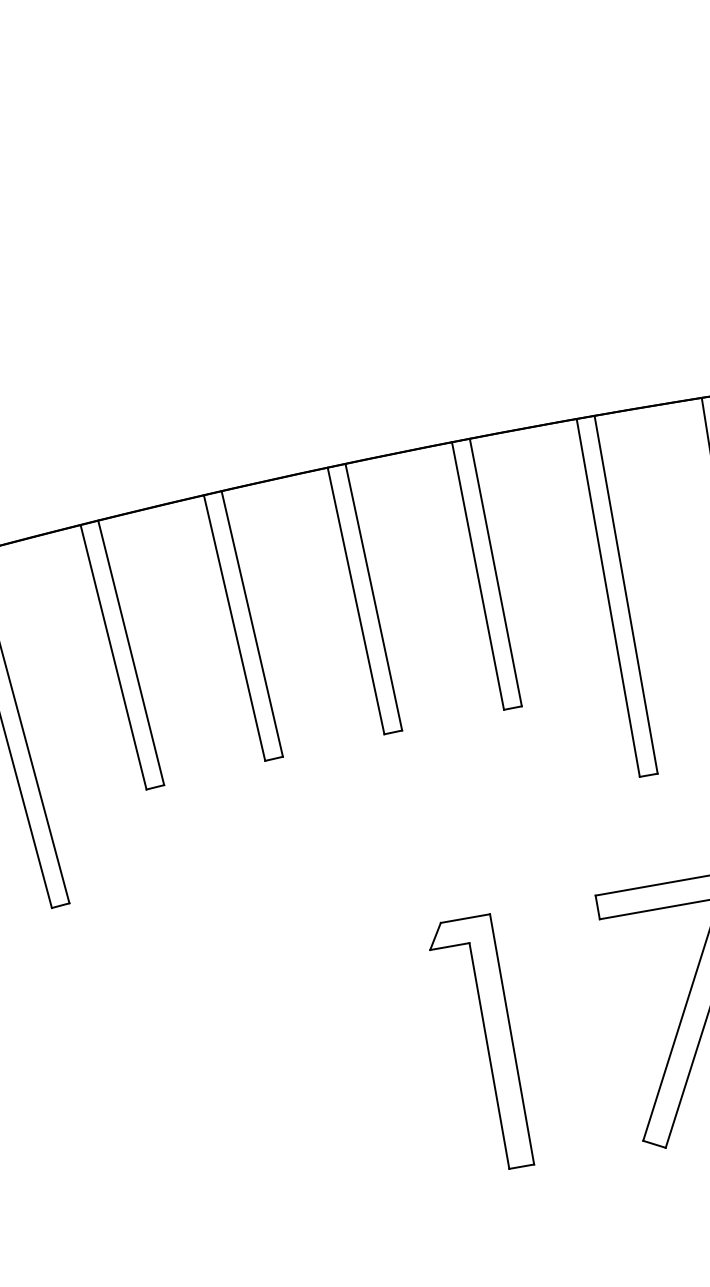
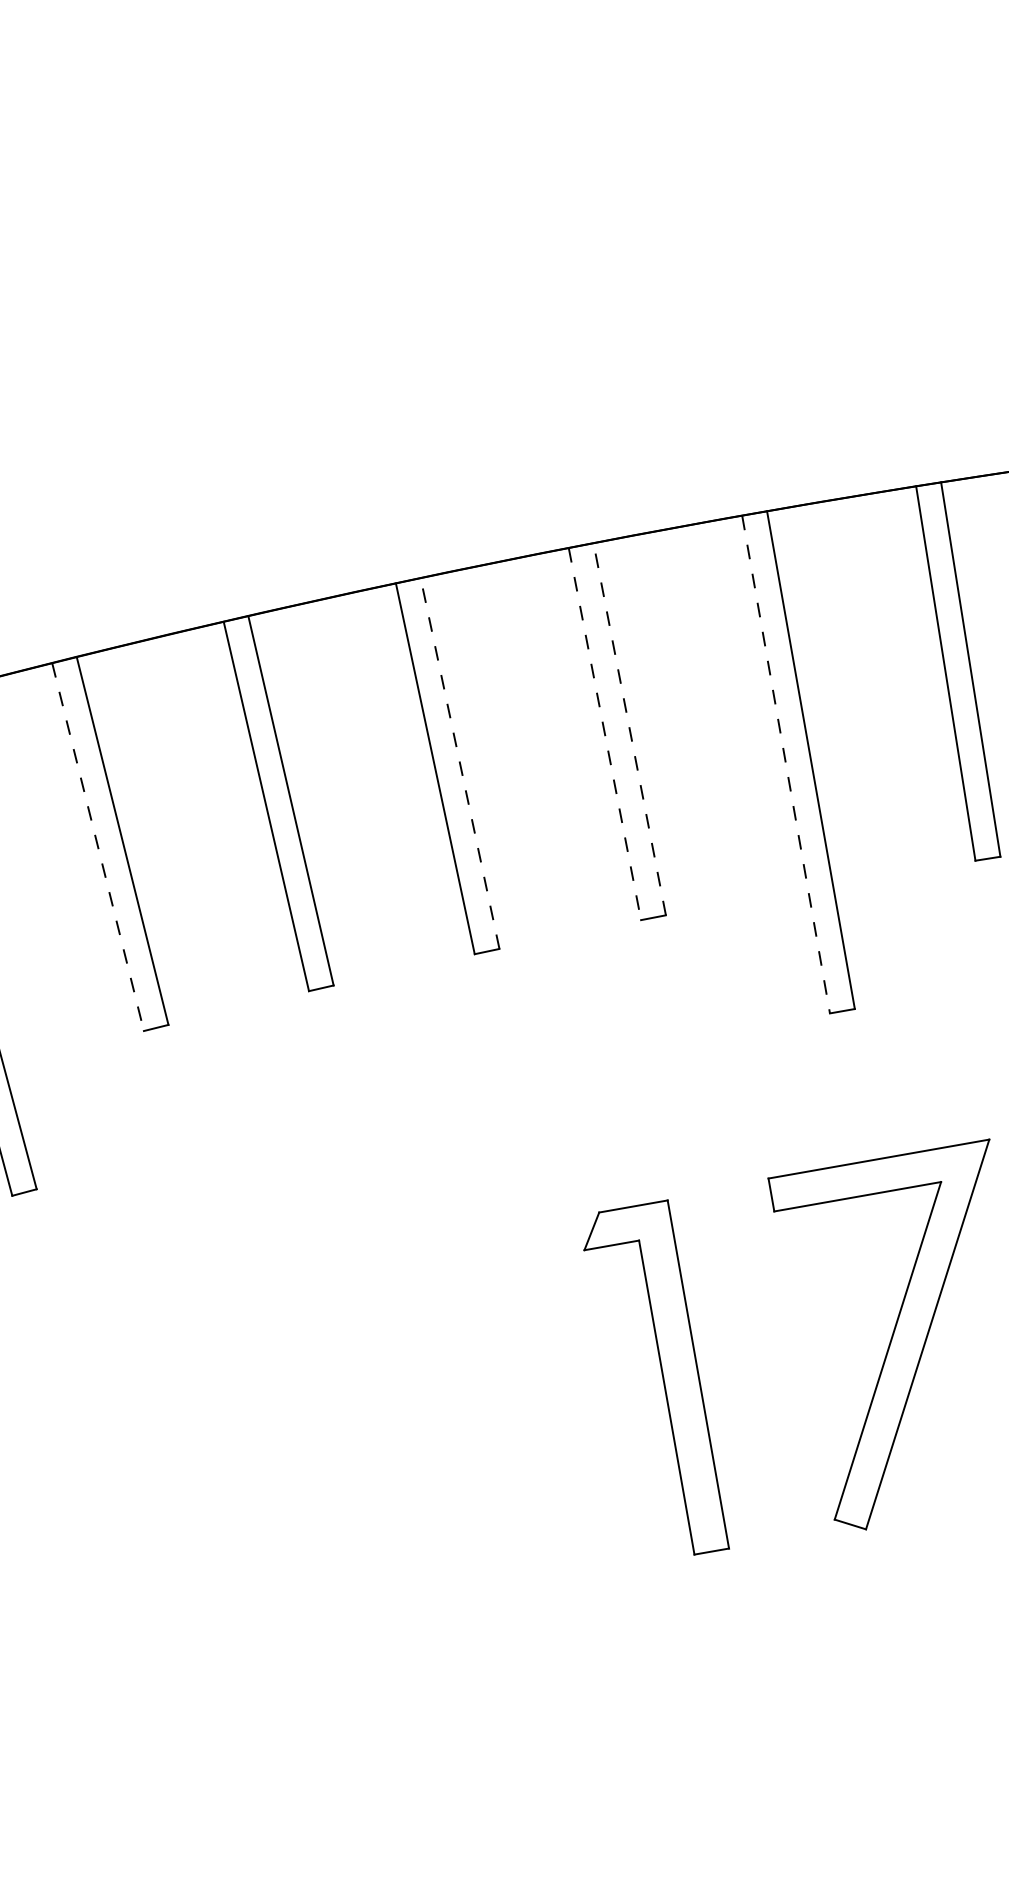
line: (495, 572) -> (629, 729), solid -> dashed
line: (477, 576) -> (604, 734), solid -> dashed
line: (374, 597) -> (460, 763), solid -> dashed
line: (608, 597) -> (786, 764), solid -> dashed
line: (113, 657) -> (98, 847), solid -> dashed
part: (482, 1041) -> (656, 1377), moved

